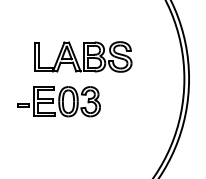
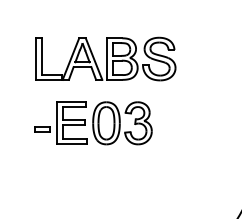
part: (83, 56) -> (106, 58), moved

